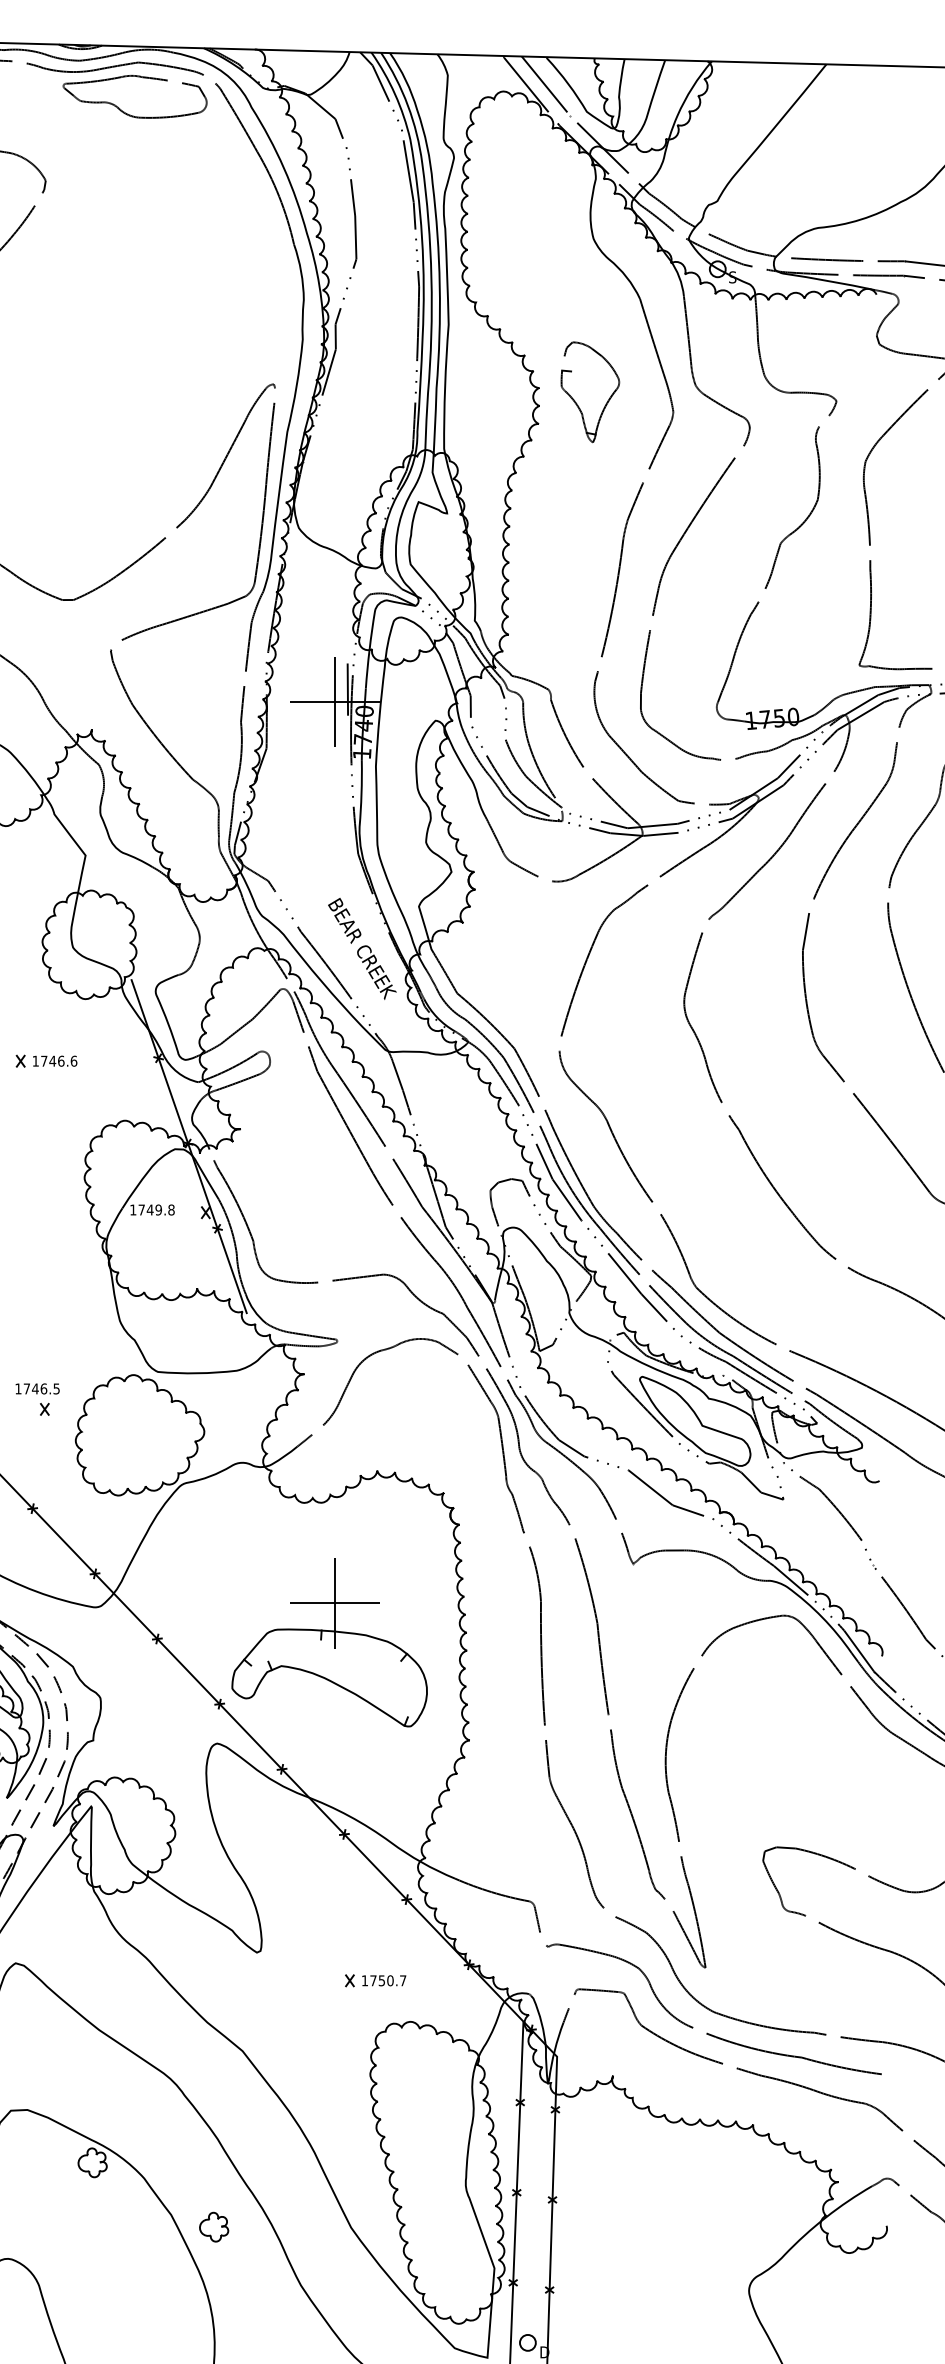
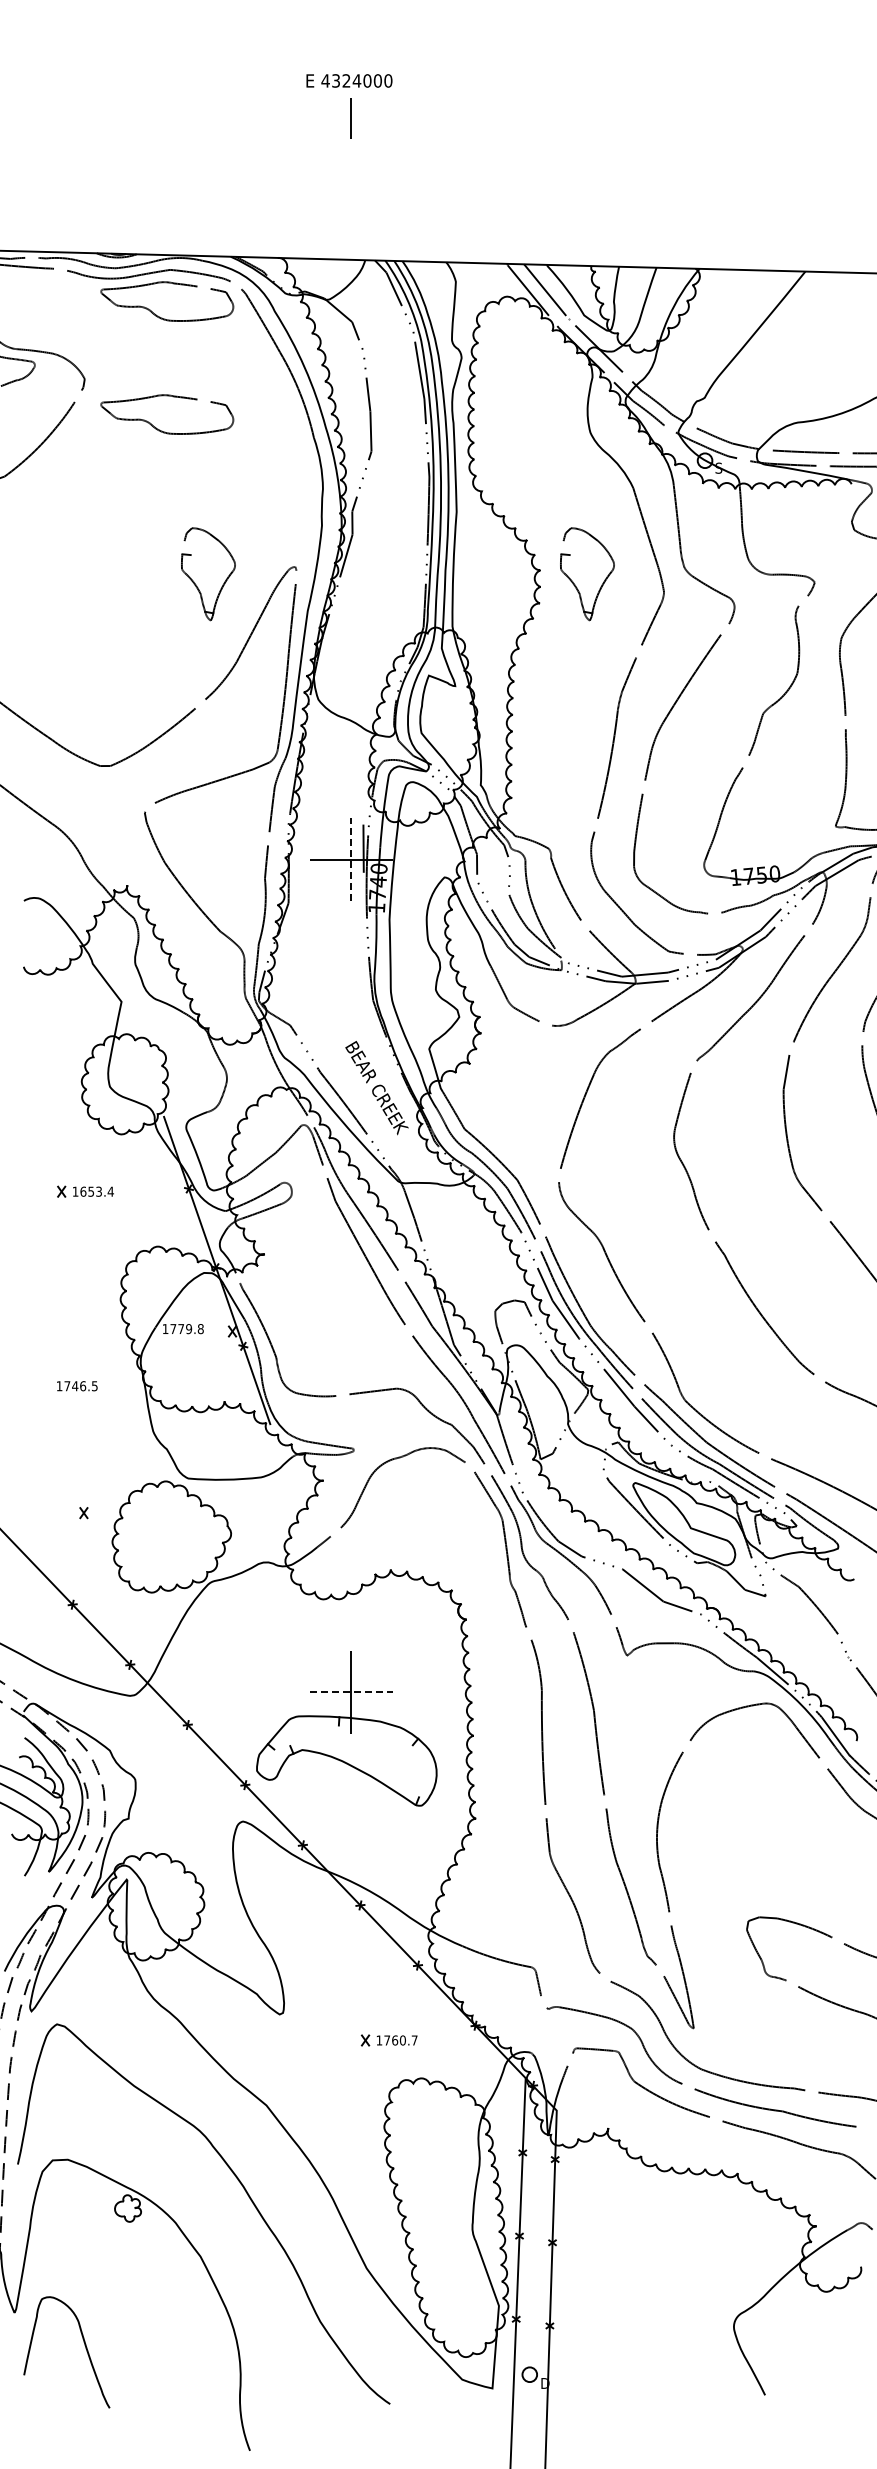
part: (129, 236) -> (162, 430), added
part: (166, 403) -> (196, 584), added
line: (334, 701) -> (351, 859), solid -> dashed
text: (58, 1060) -> (96, 1191), 1746.6 -> 1653.4
text: (150, 1209) -> (181, 1328), 1749.8 -> 1779.8
text: (37, 1389) -> (77, 1386), moved
line: (334, 1603) -> (351, 1692), solid -> dashed
text: (382, 1980) -> (395, 2040), 1750.7 -> 1760.7
part: (214, 2226) -> (240, 2267), removed

